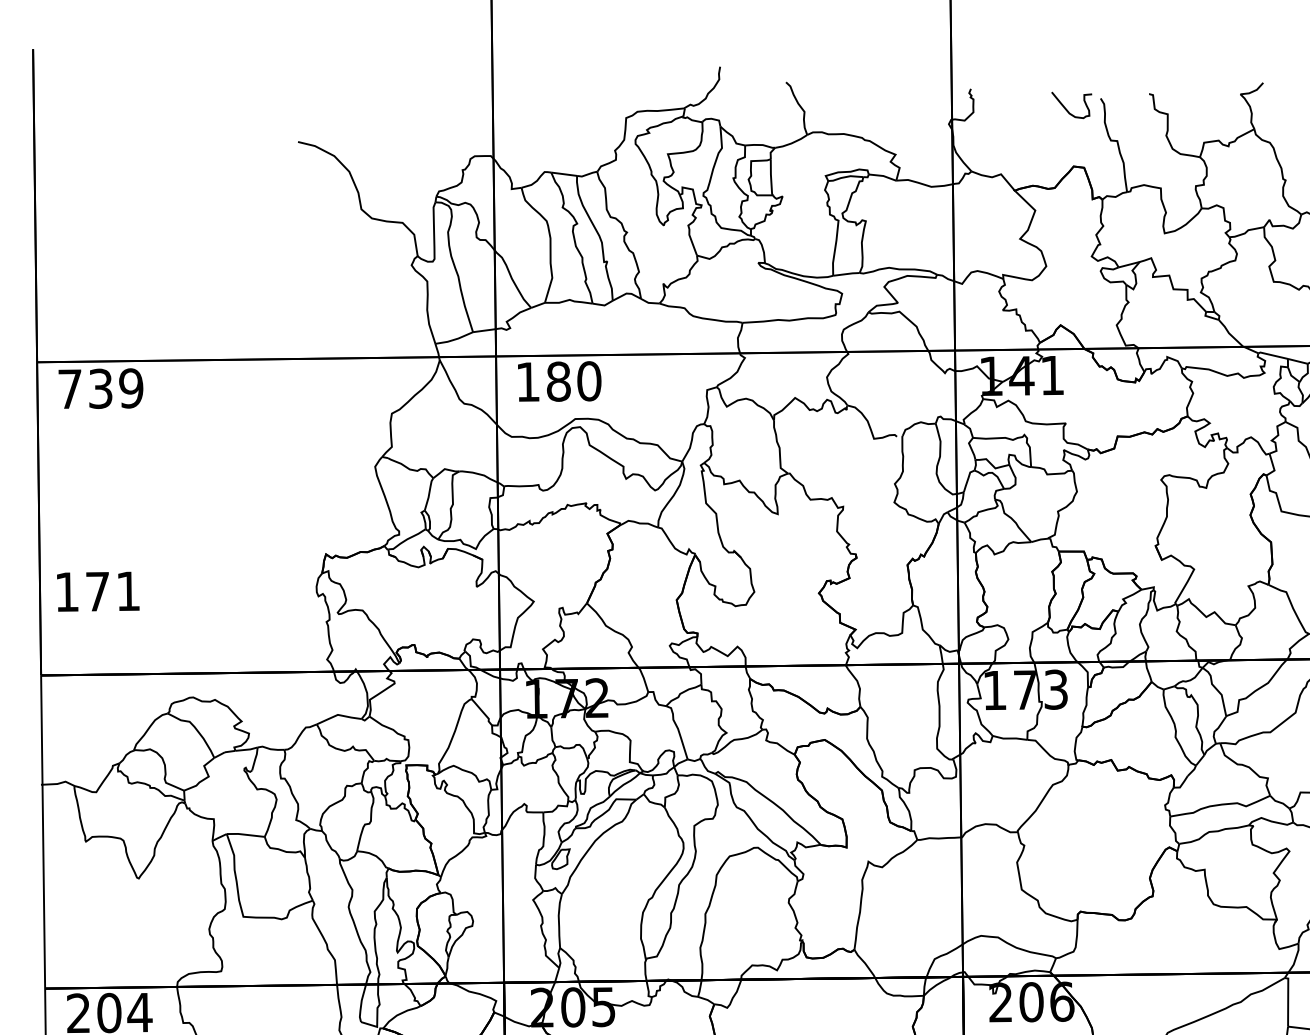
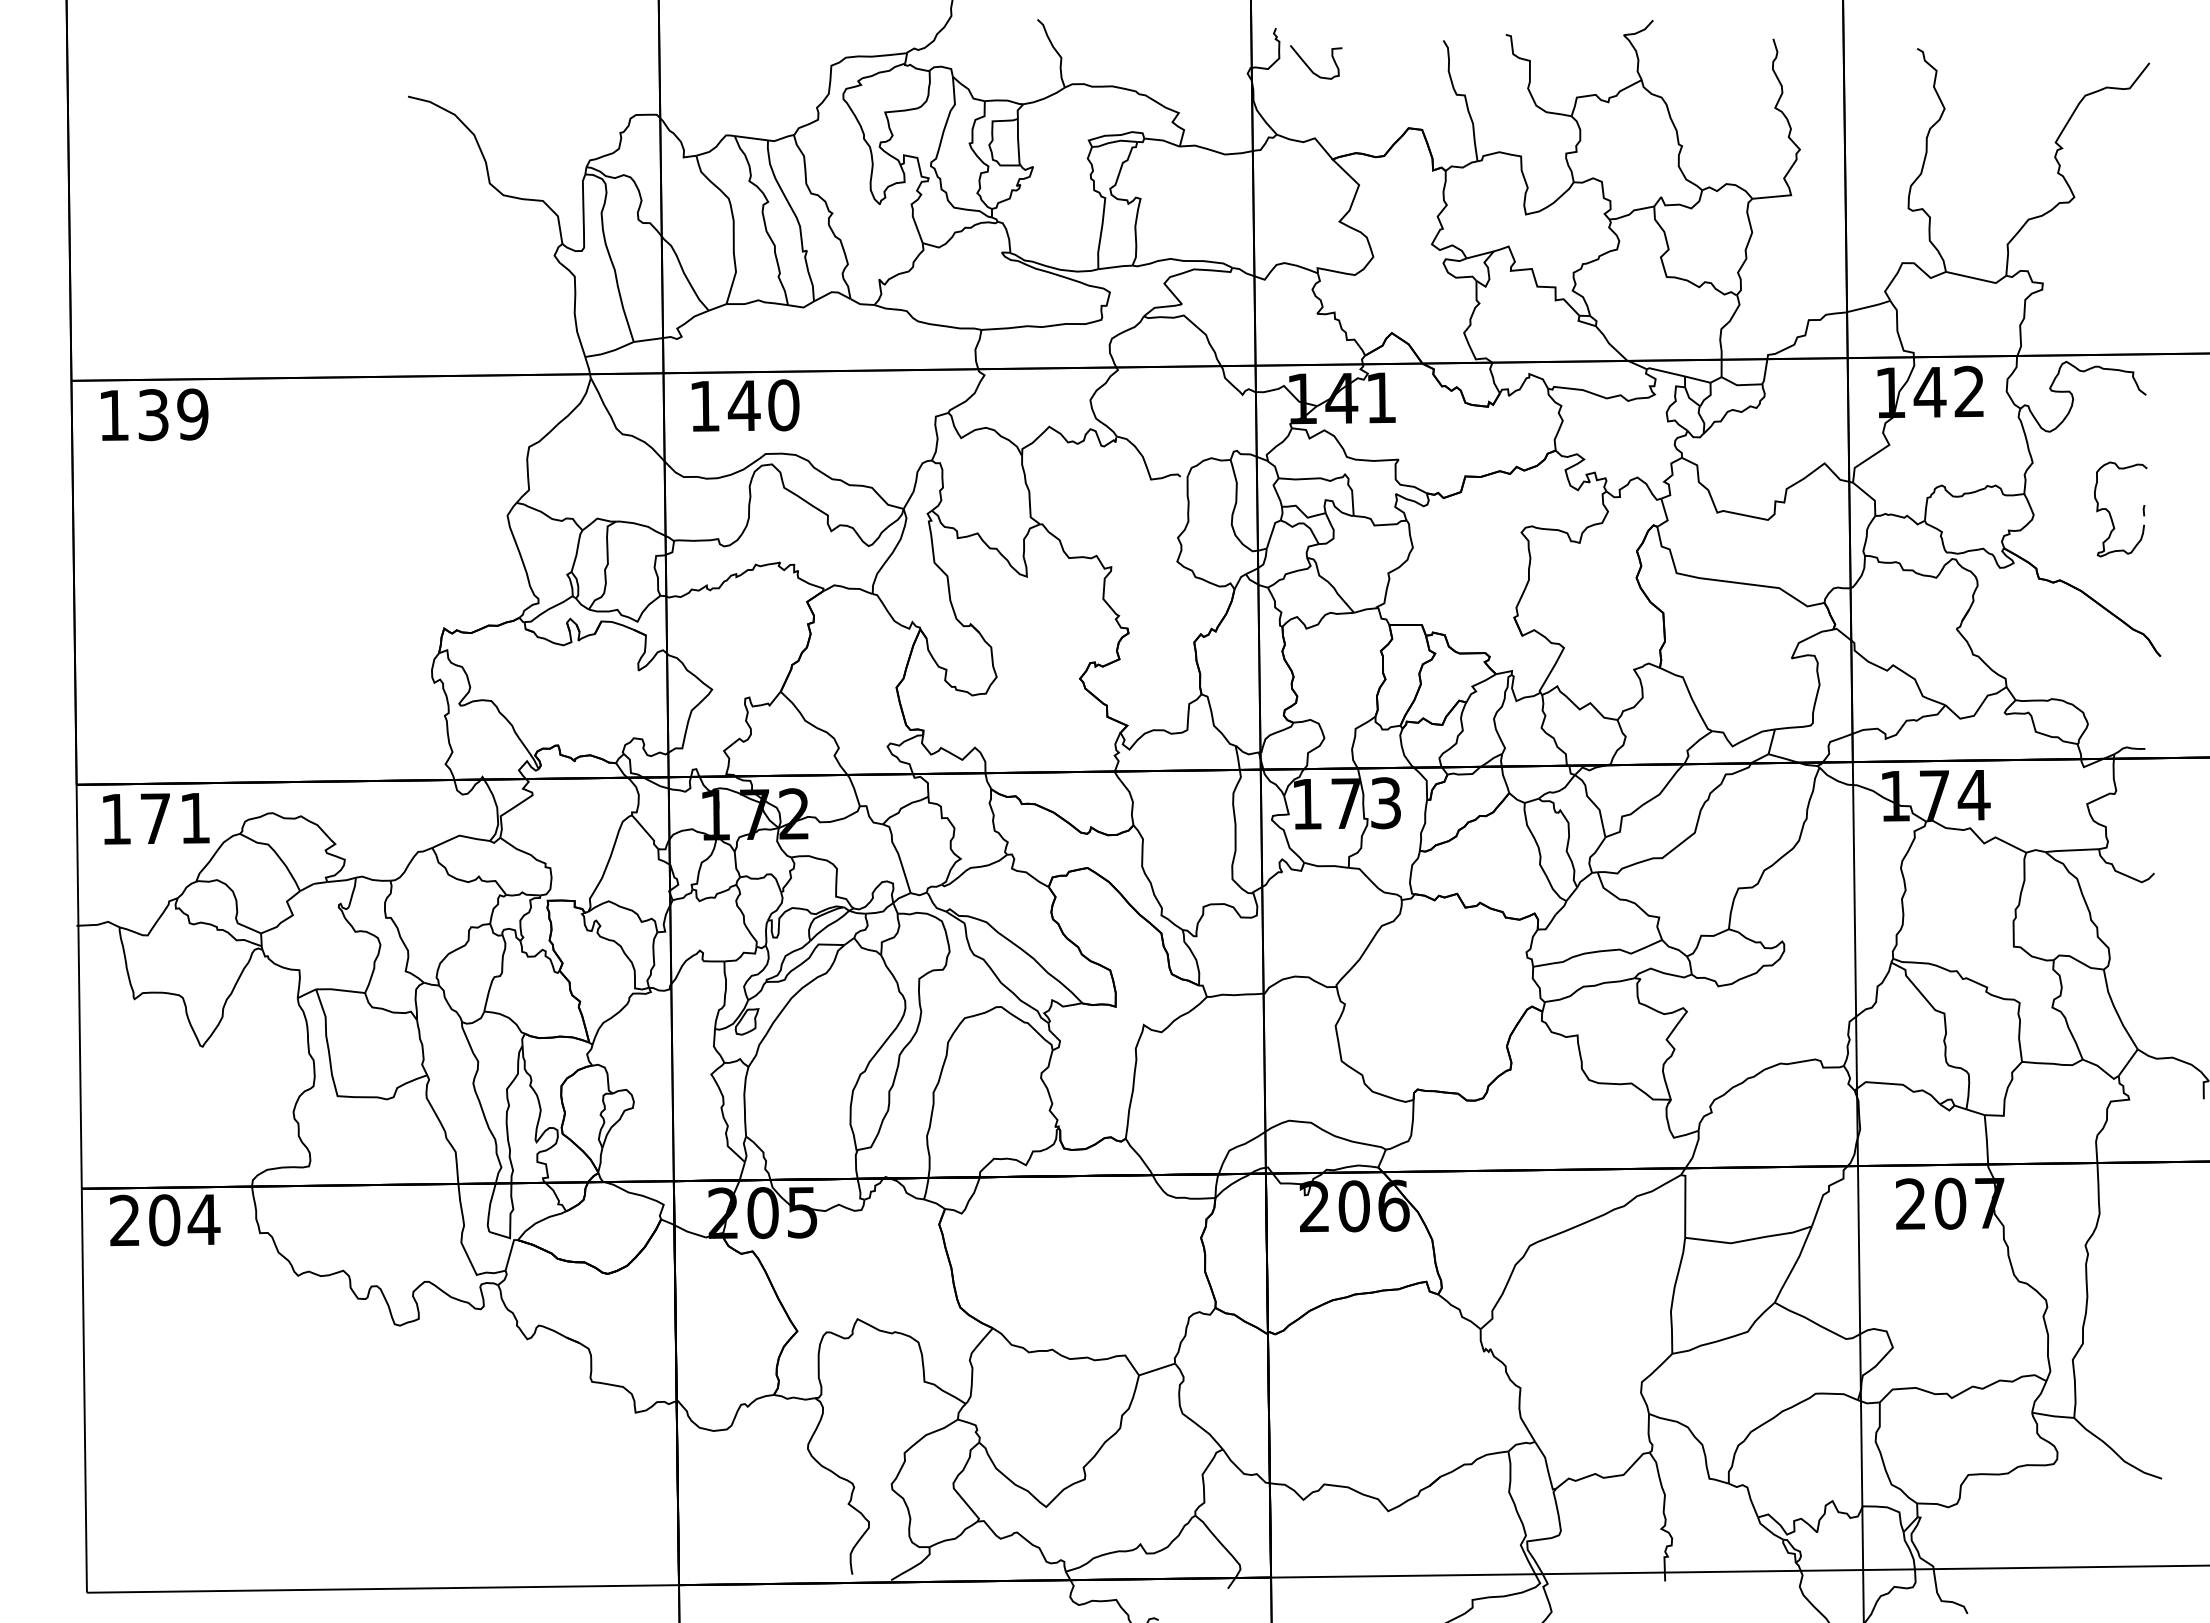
curve: (1066, 108) -> (1309, 66), moved
text: (558, 381) -> (743, 405), 180 -> 140
text: (69, 389) -> (113, 415), 739 -> 139
text: (98, 591) -> (156, 818), moved

